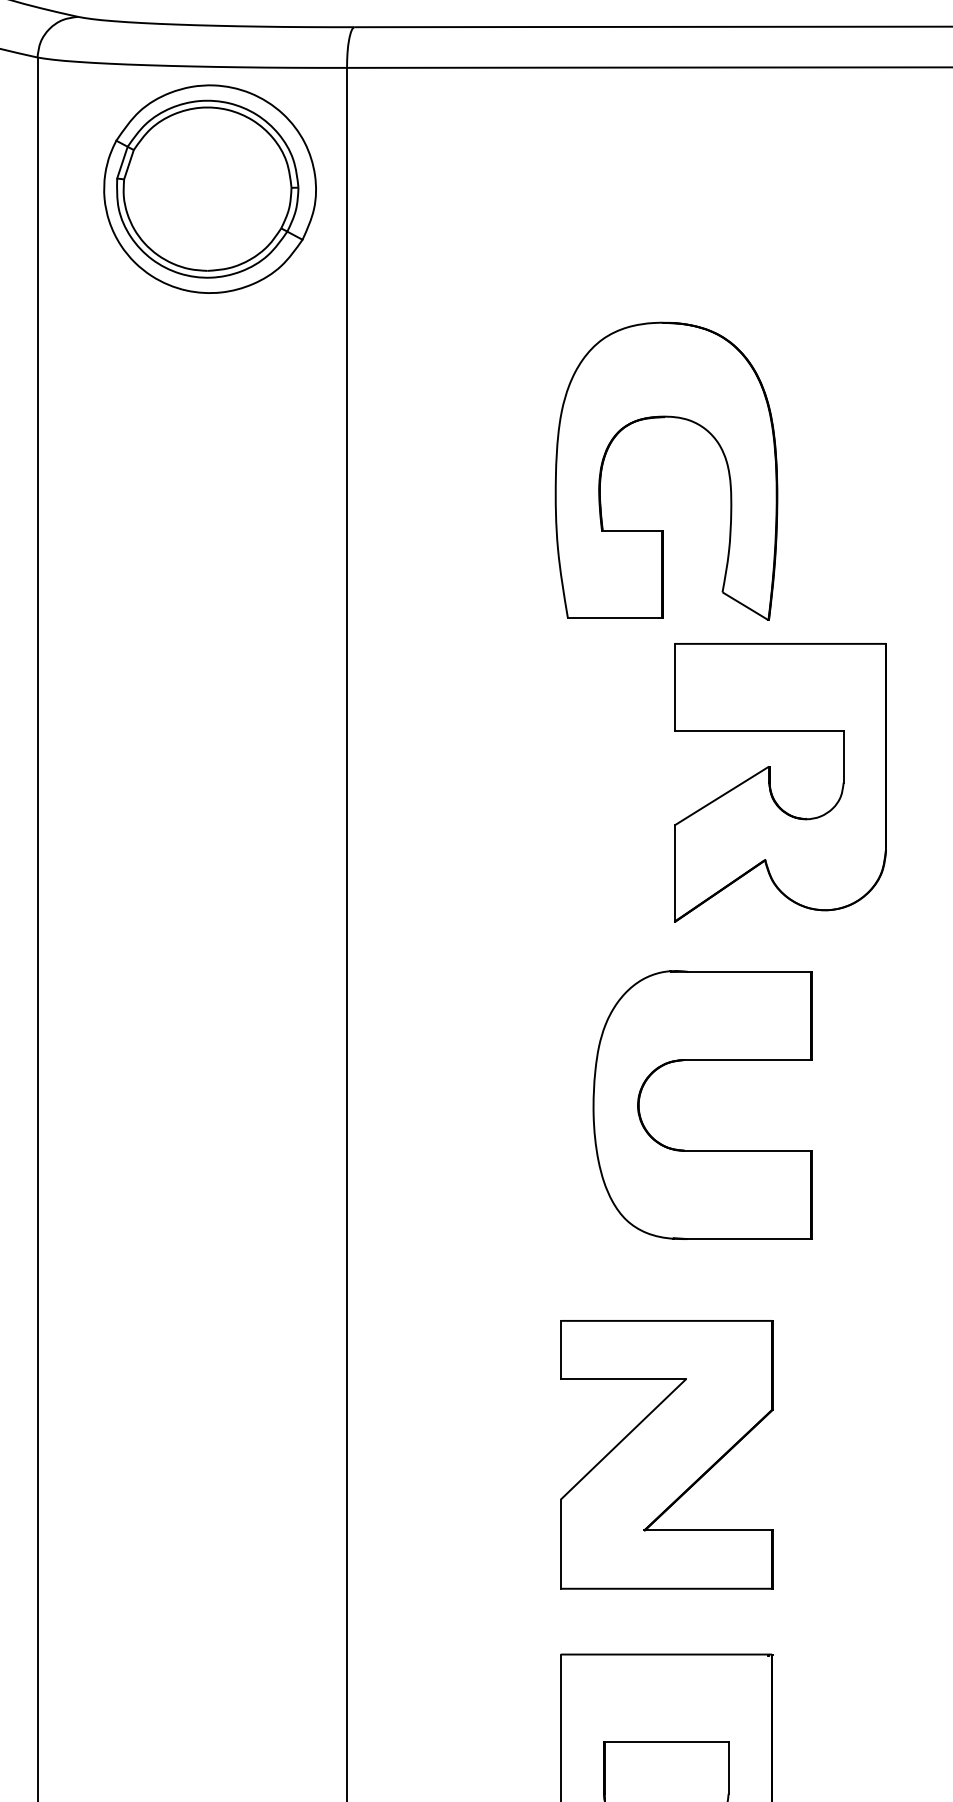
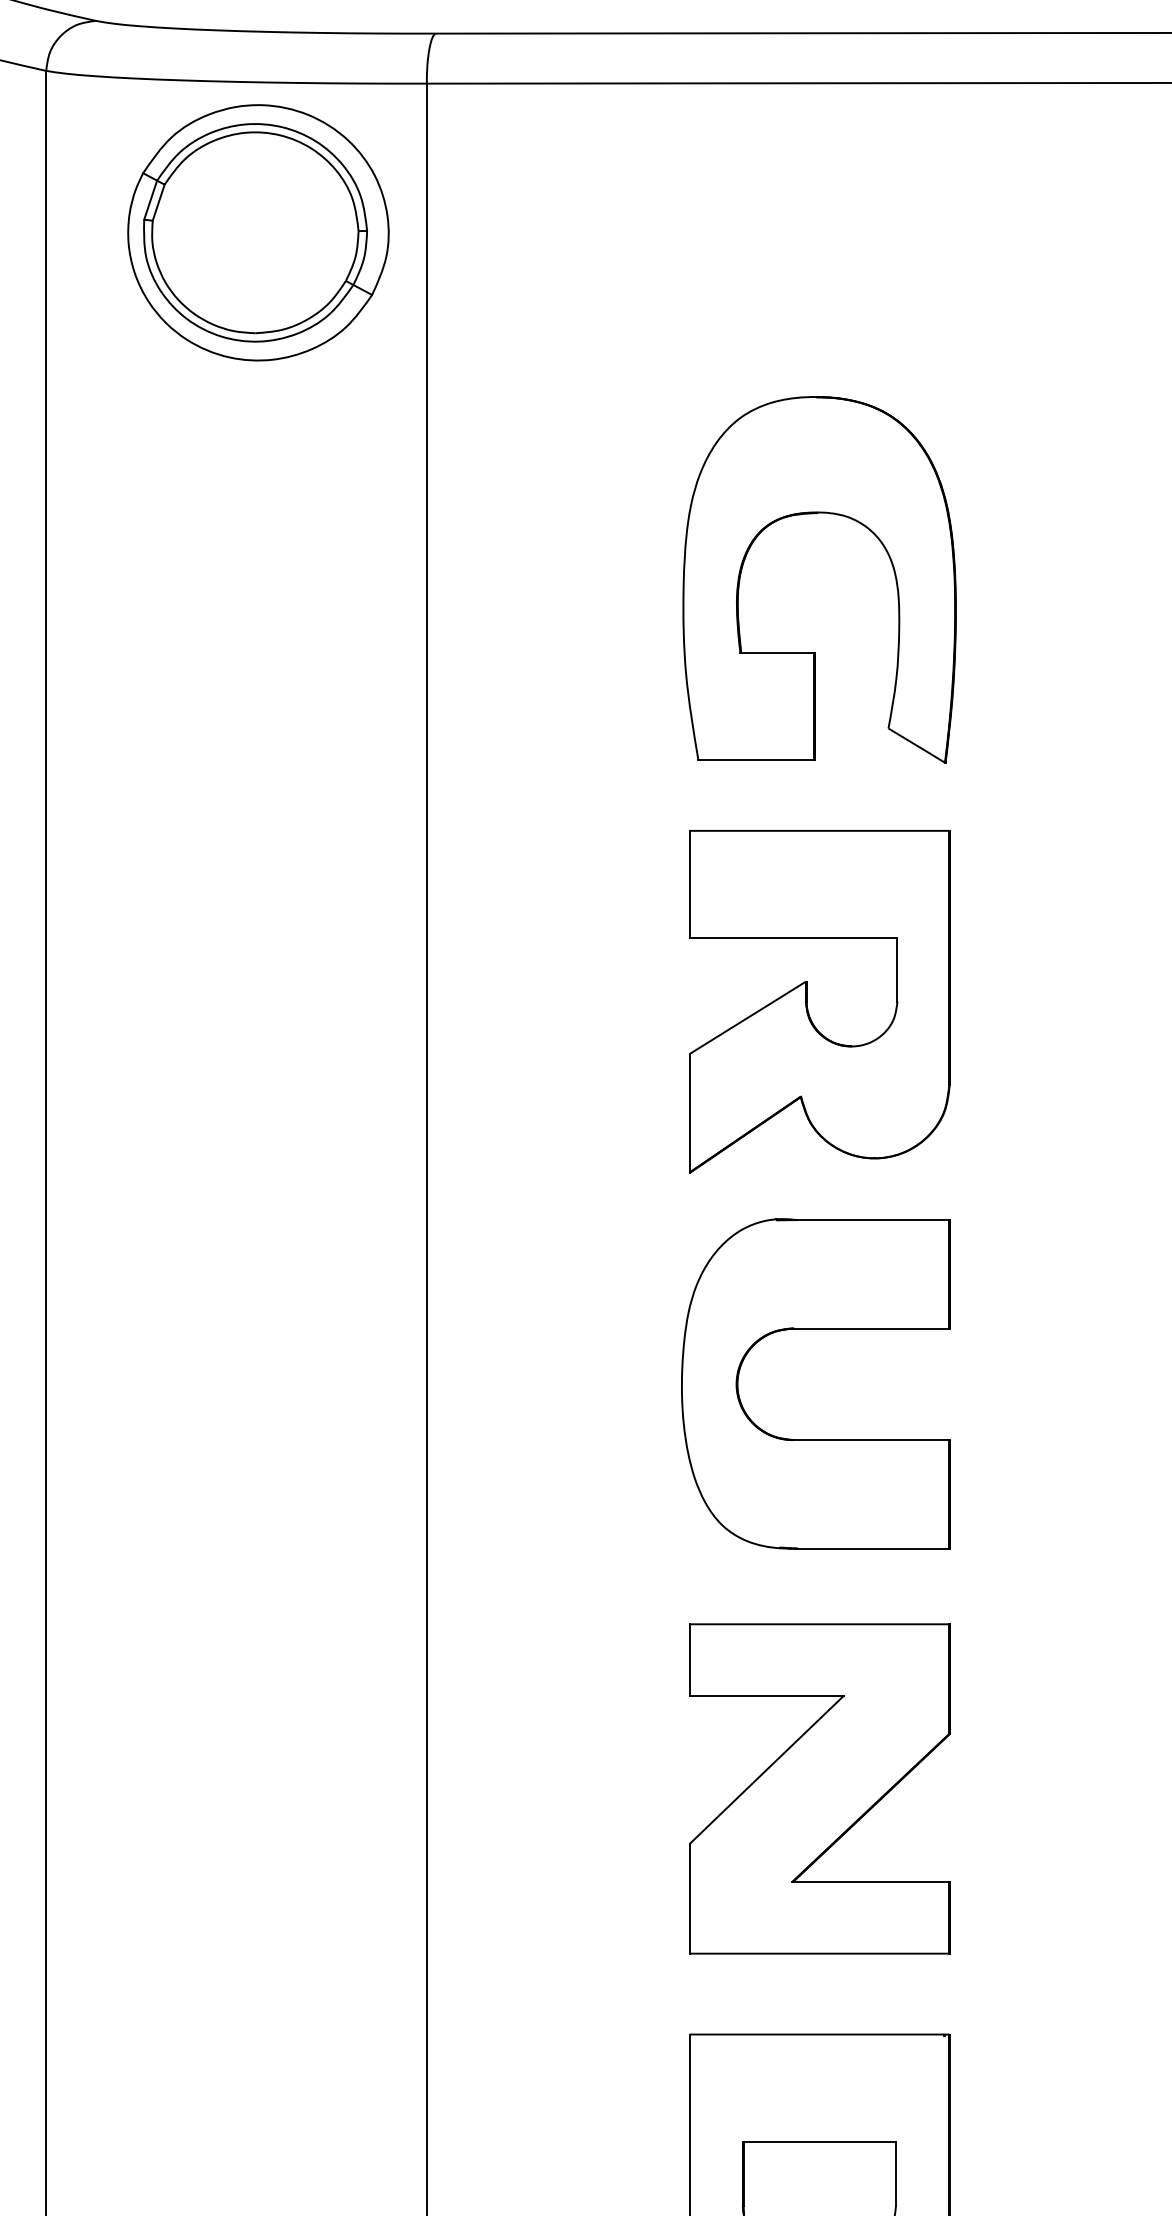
part: (770, 782) -> (807, 1001), moved
part: (702, 1060) -> (815, 1329), moved

